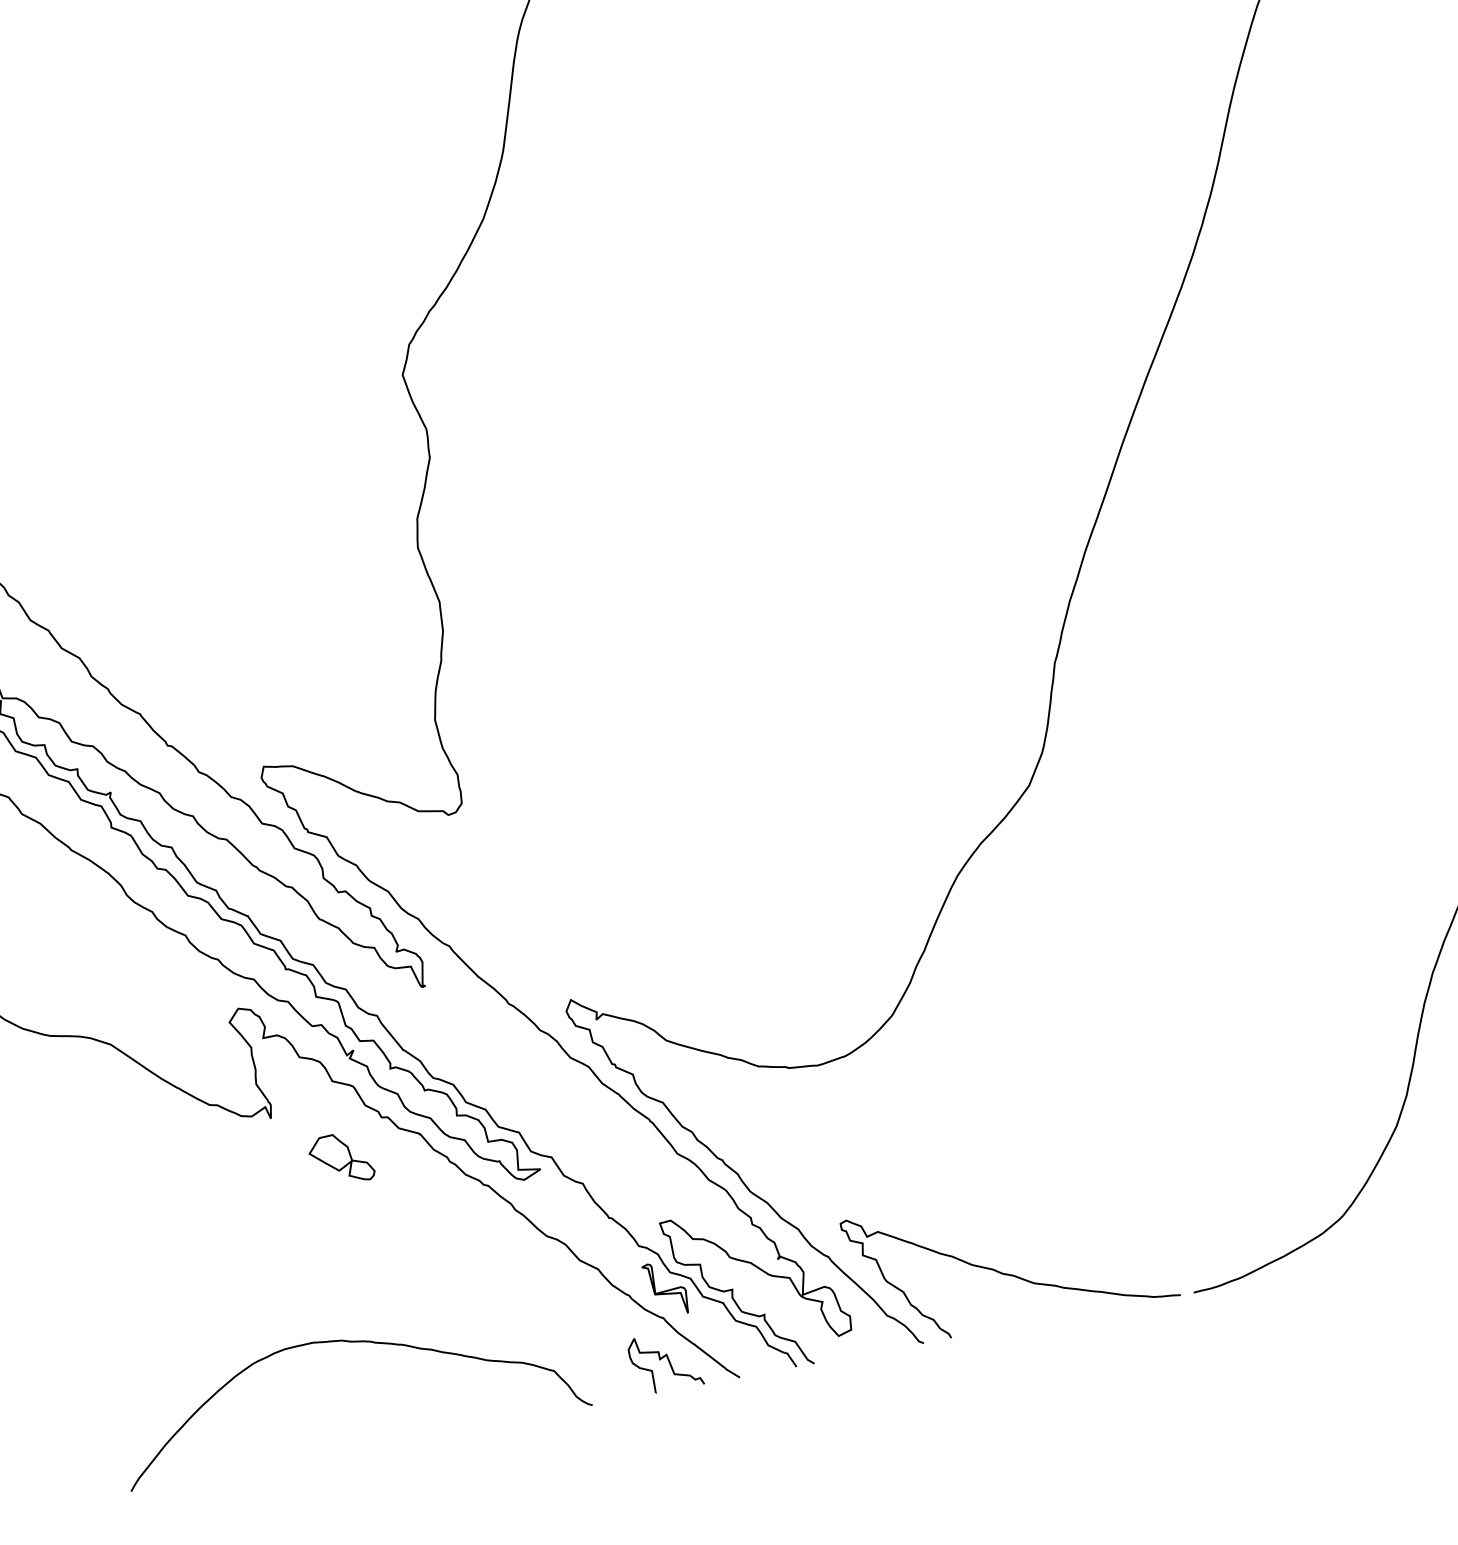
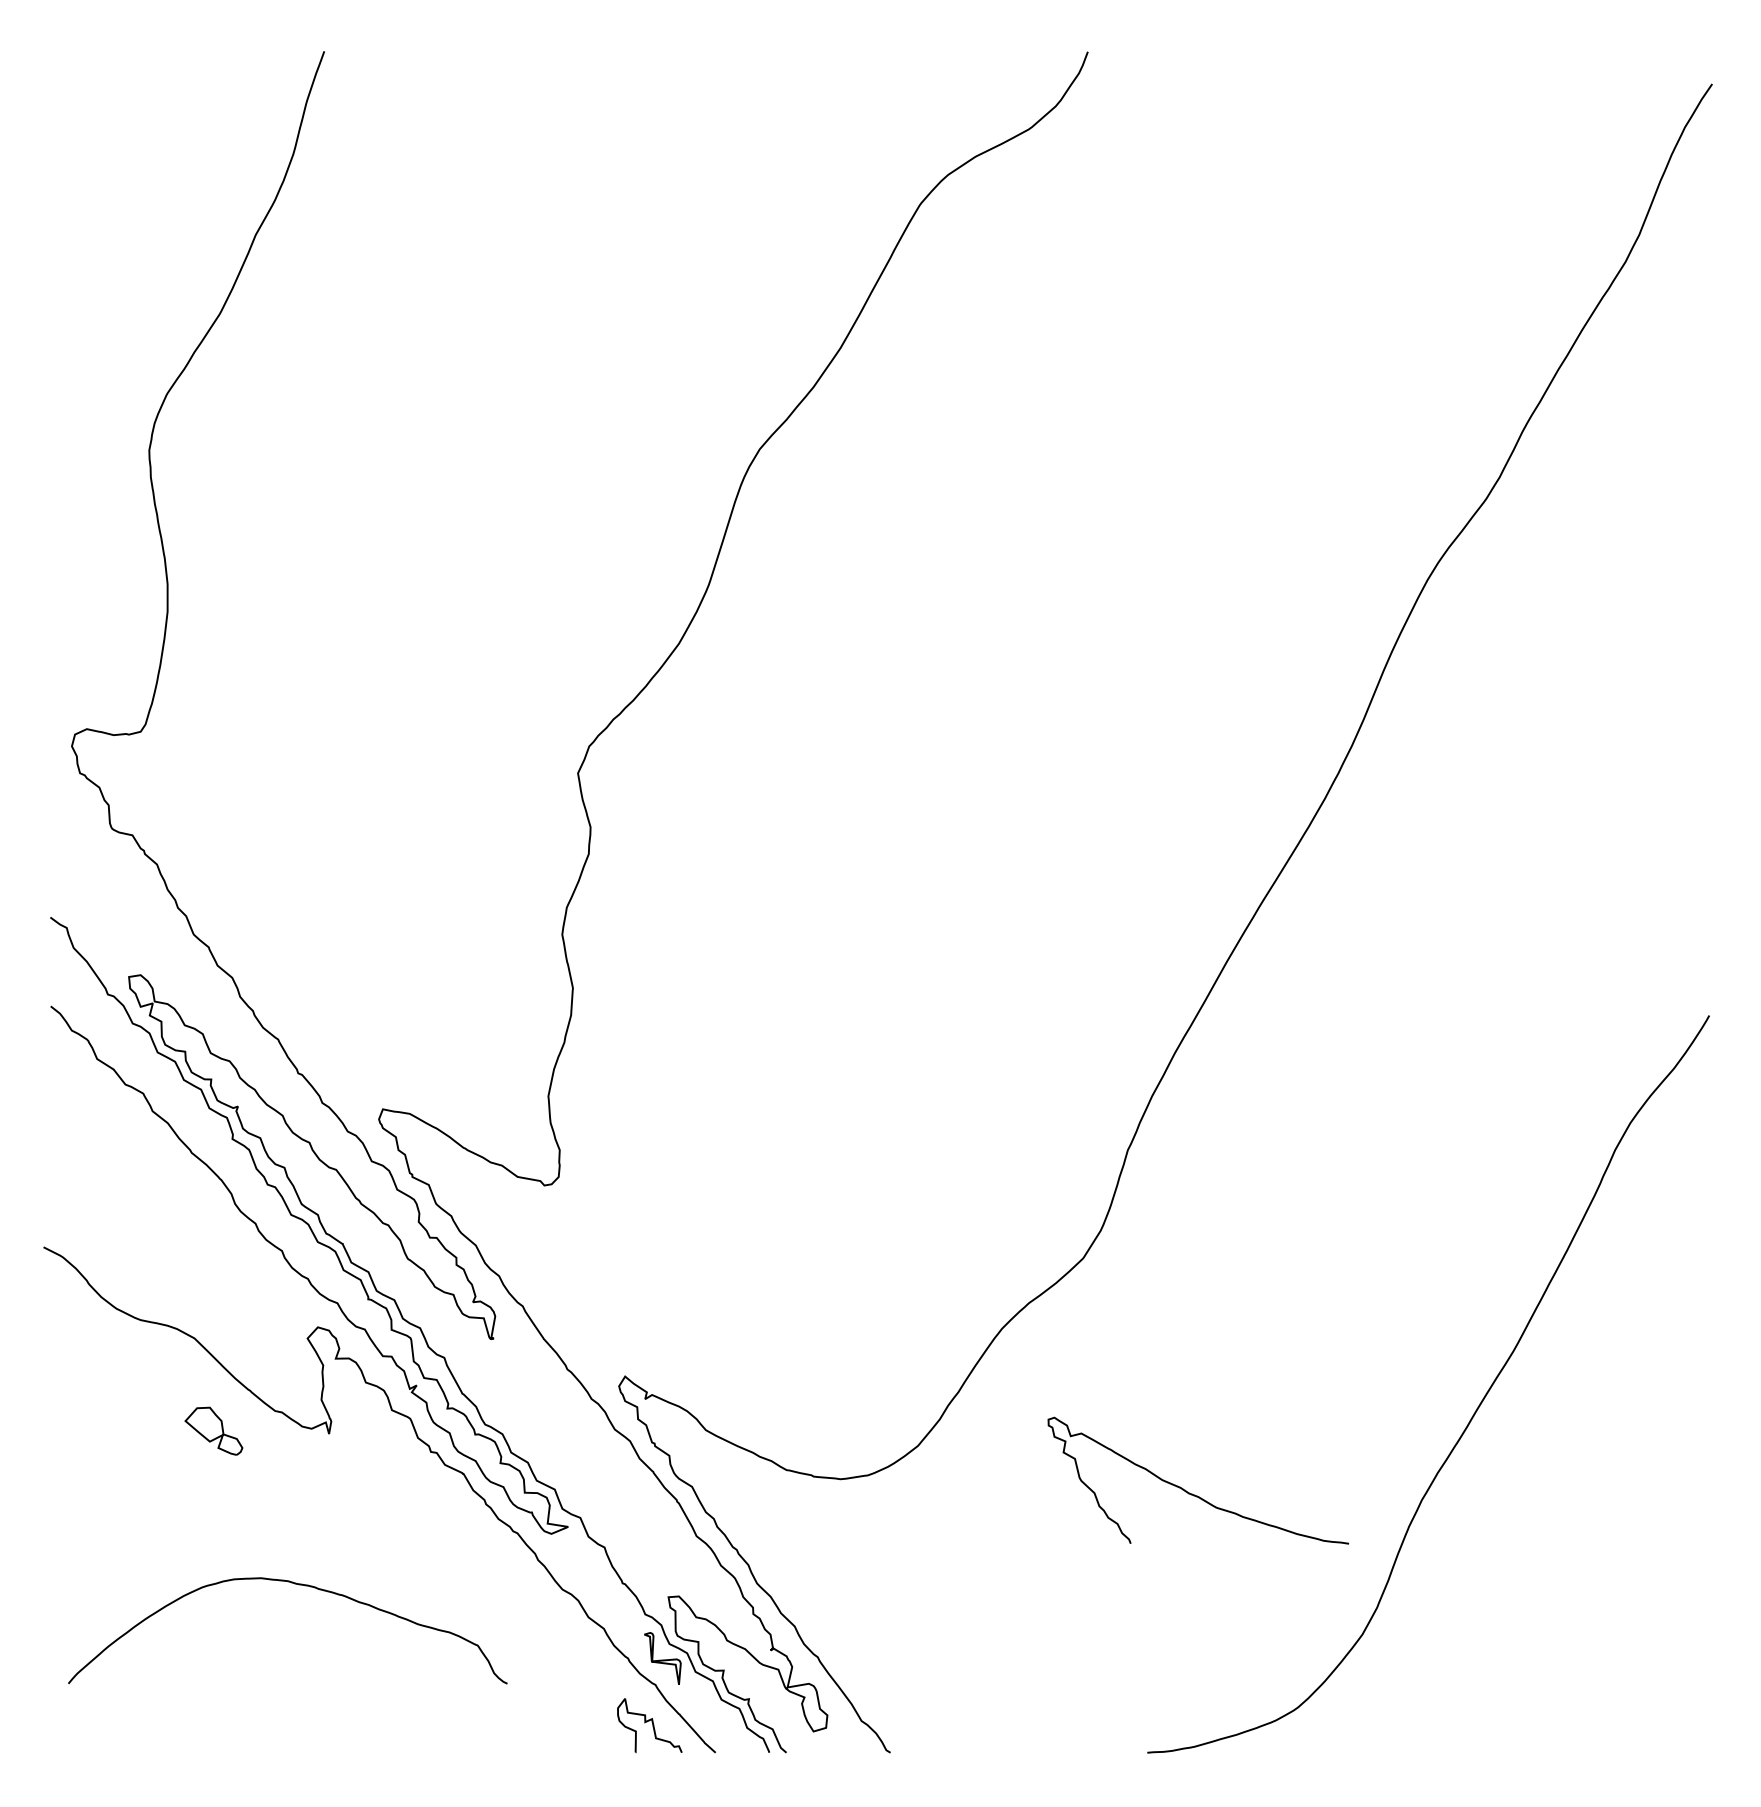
part: (340, 1158) -> (213, 1430), moved
curve: (1006, 1273) -> (1192, 1493), moved
curve: (353, 1343) -> (298, 1585), moved

